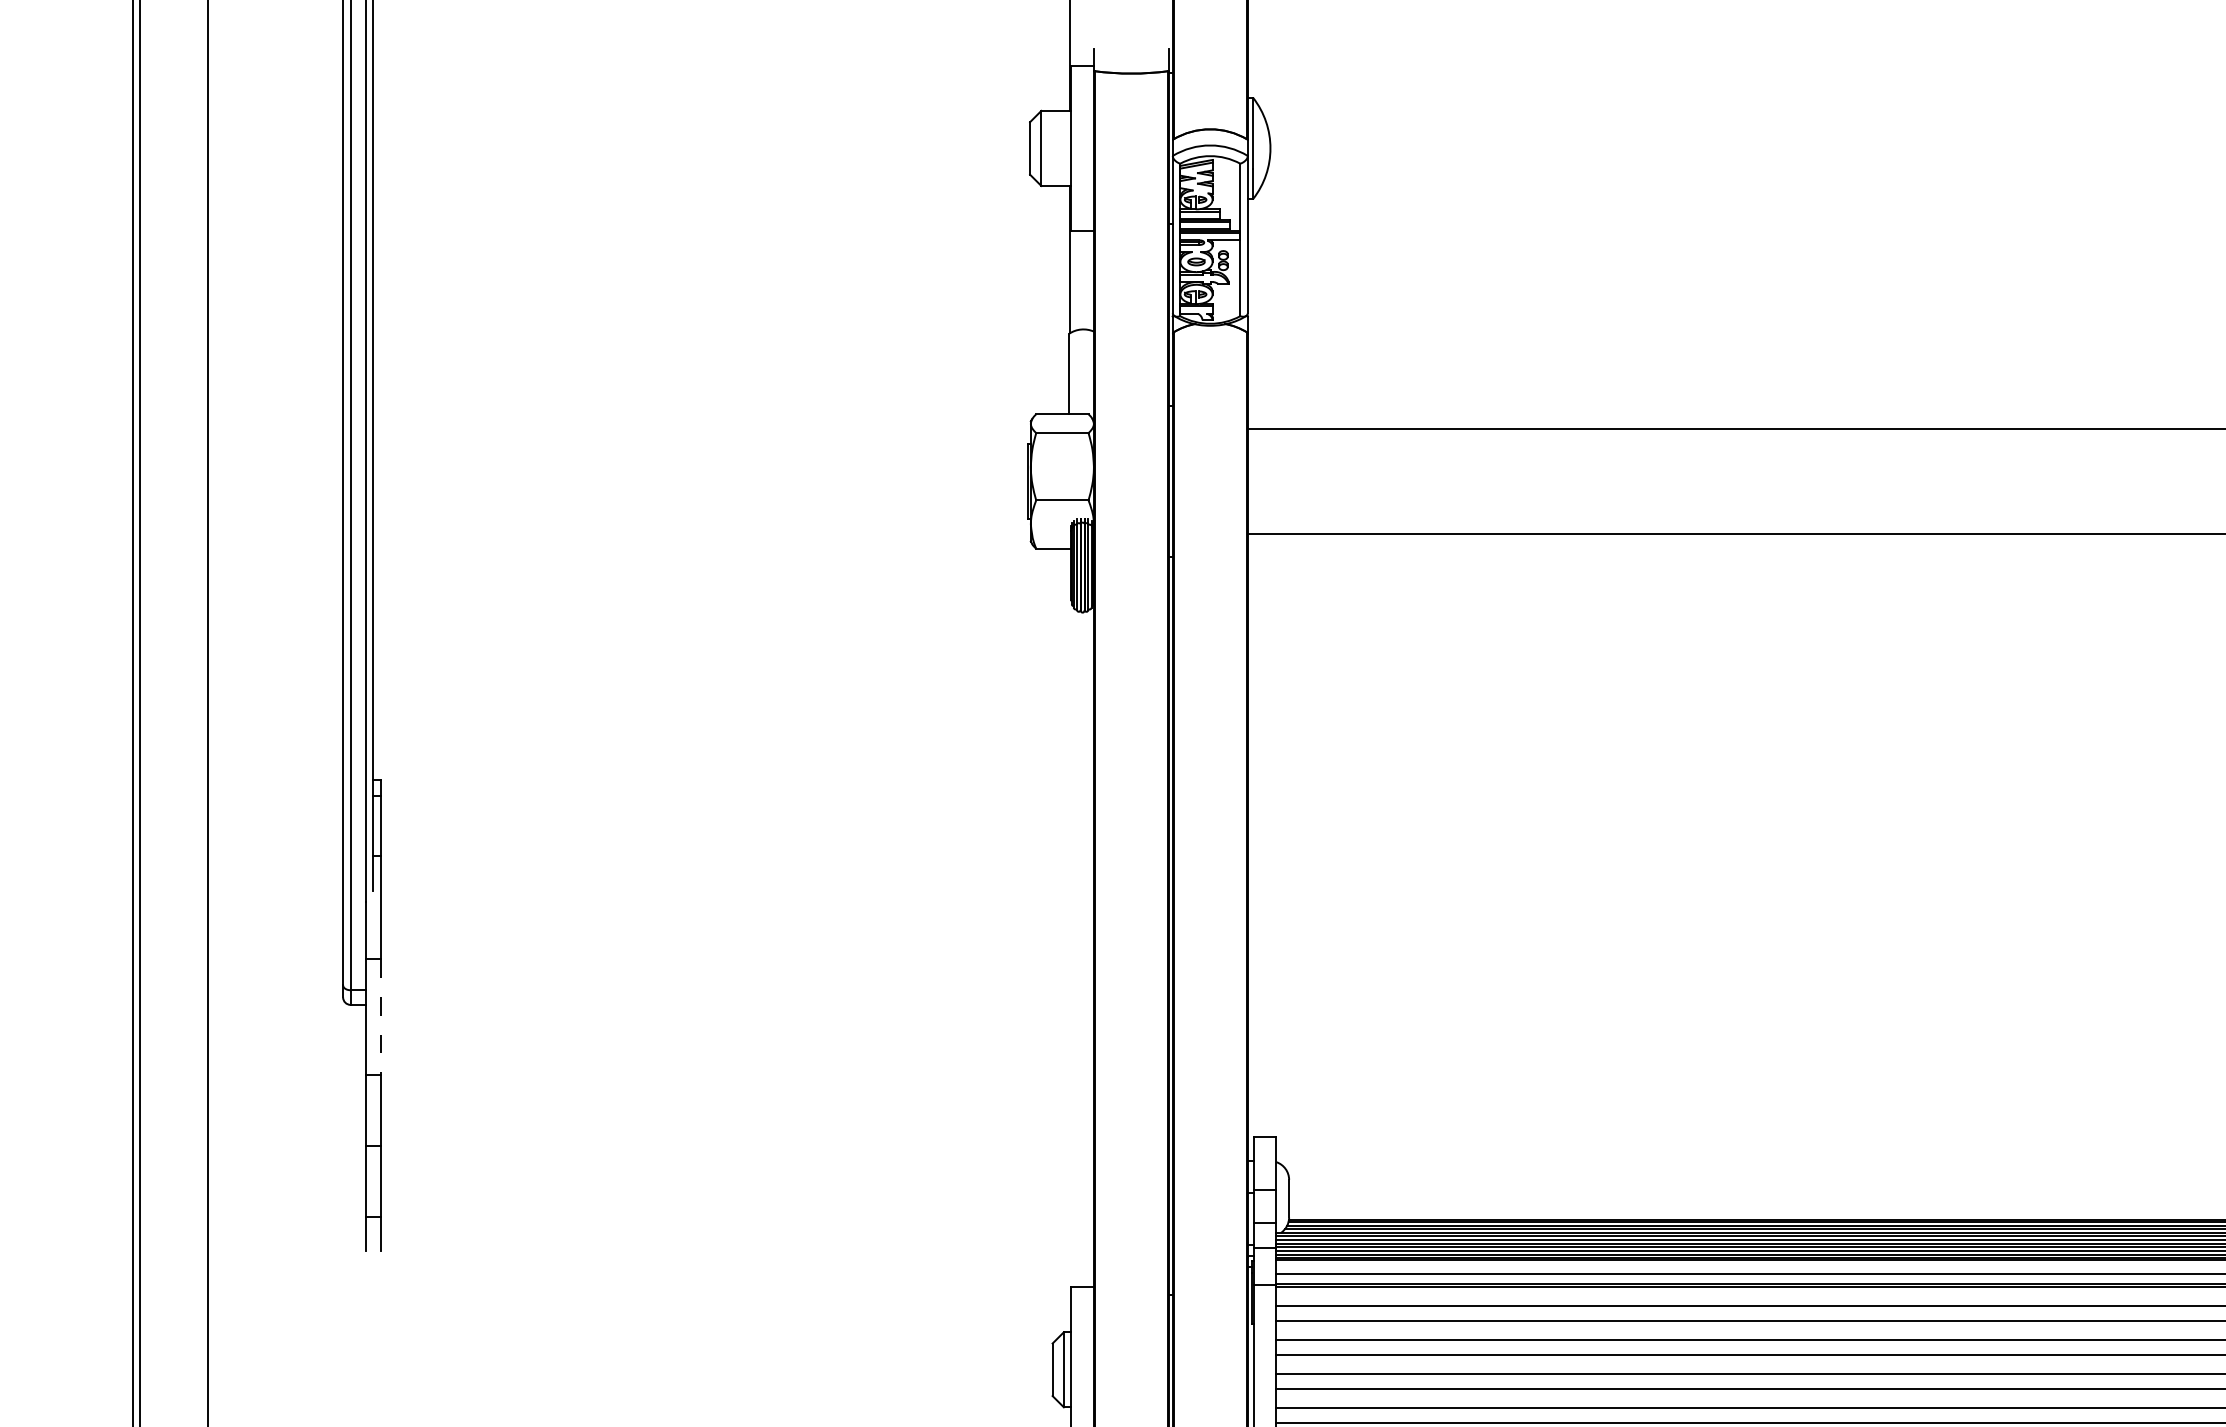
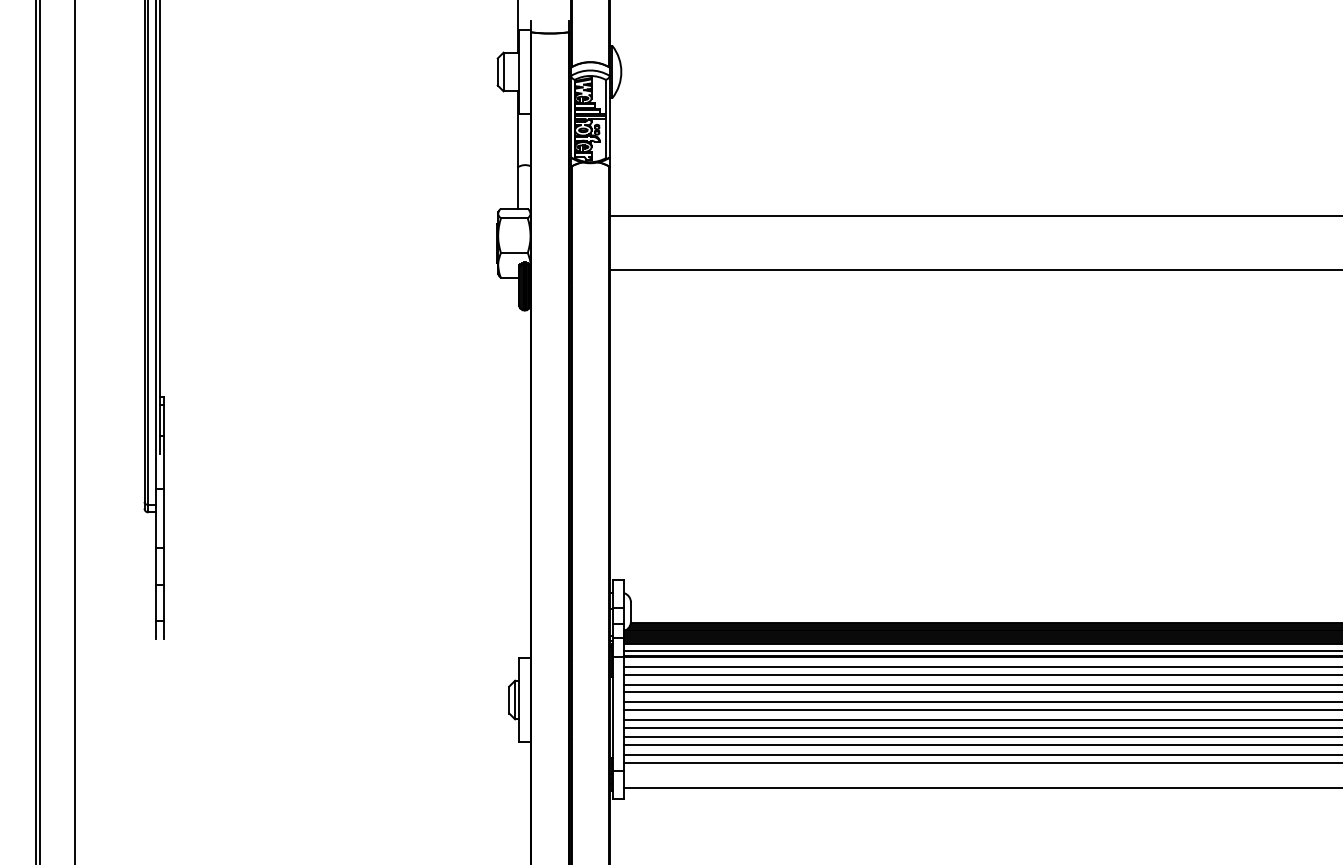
line: (380, 1016) -> (163, 518), dashed -> solid

